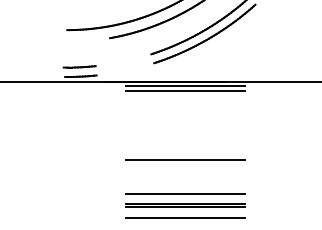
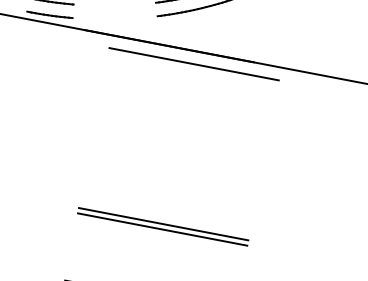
line: (184, 86) -> (194, 57), removed
line: (184, 160) -> (174, 162), removed
line: (185, 193) -> (166, 210), removed
line: (184, 217) -> (158, 243), removed

